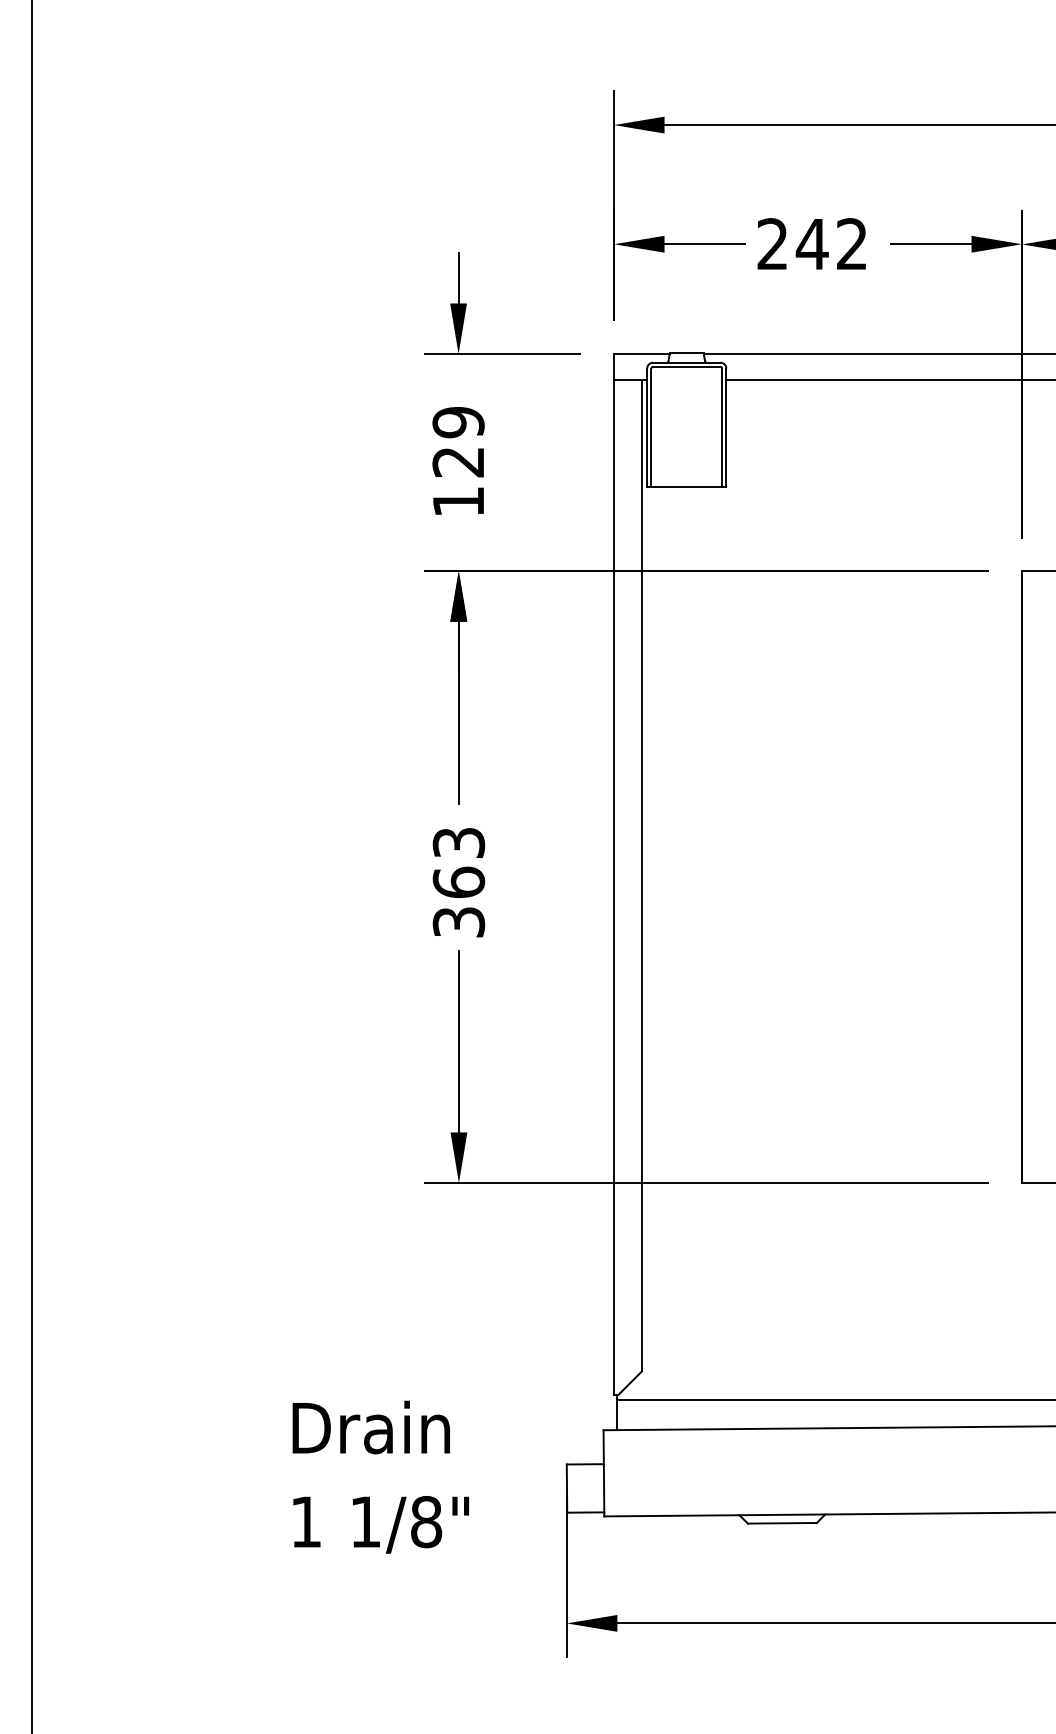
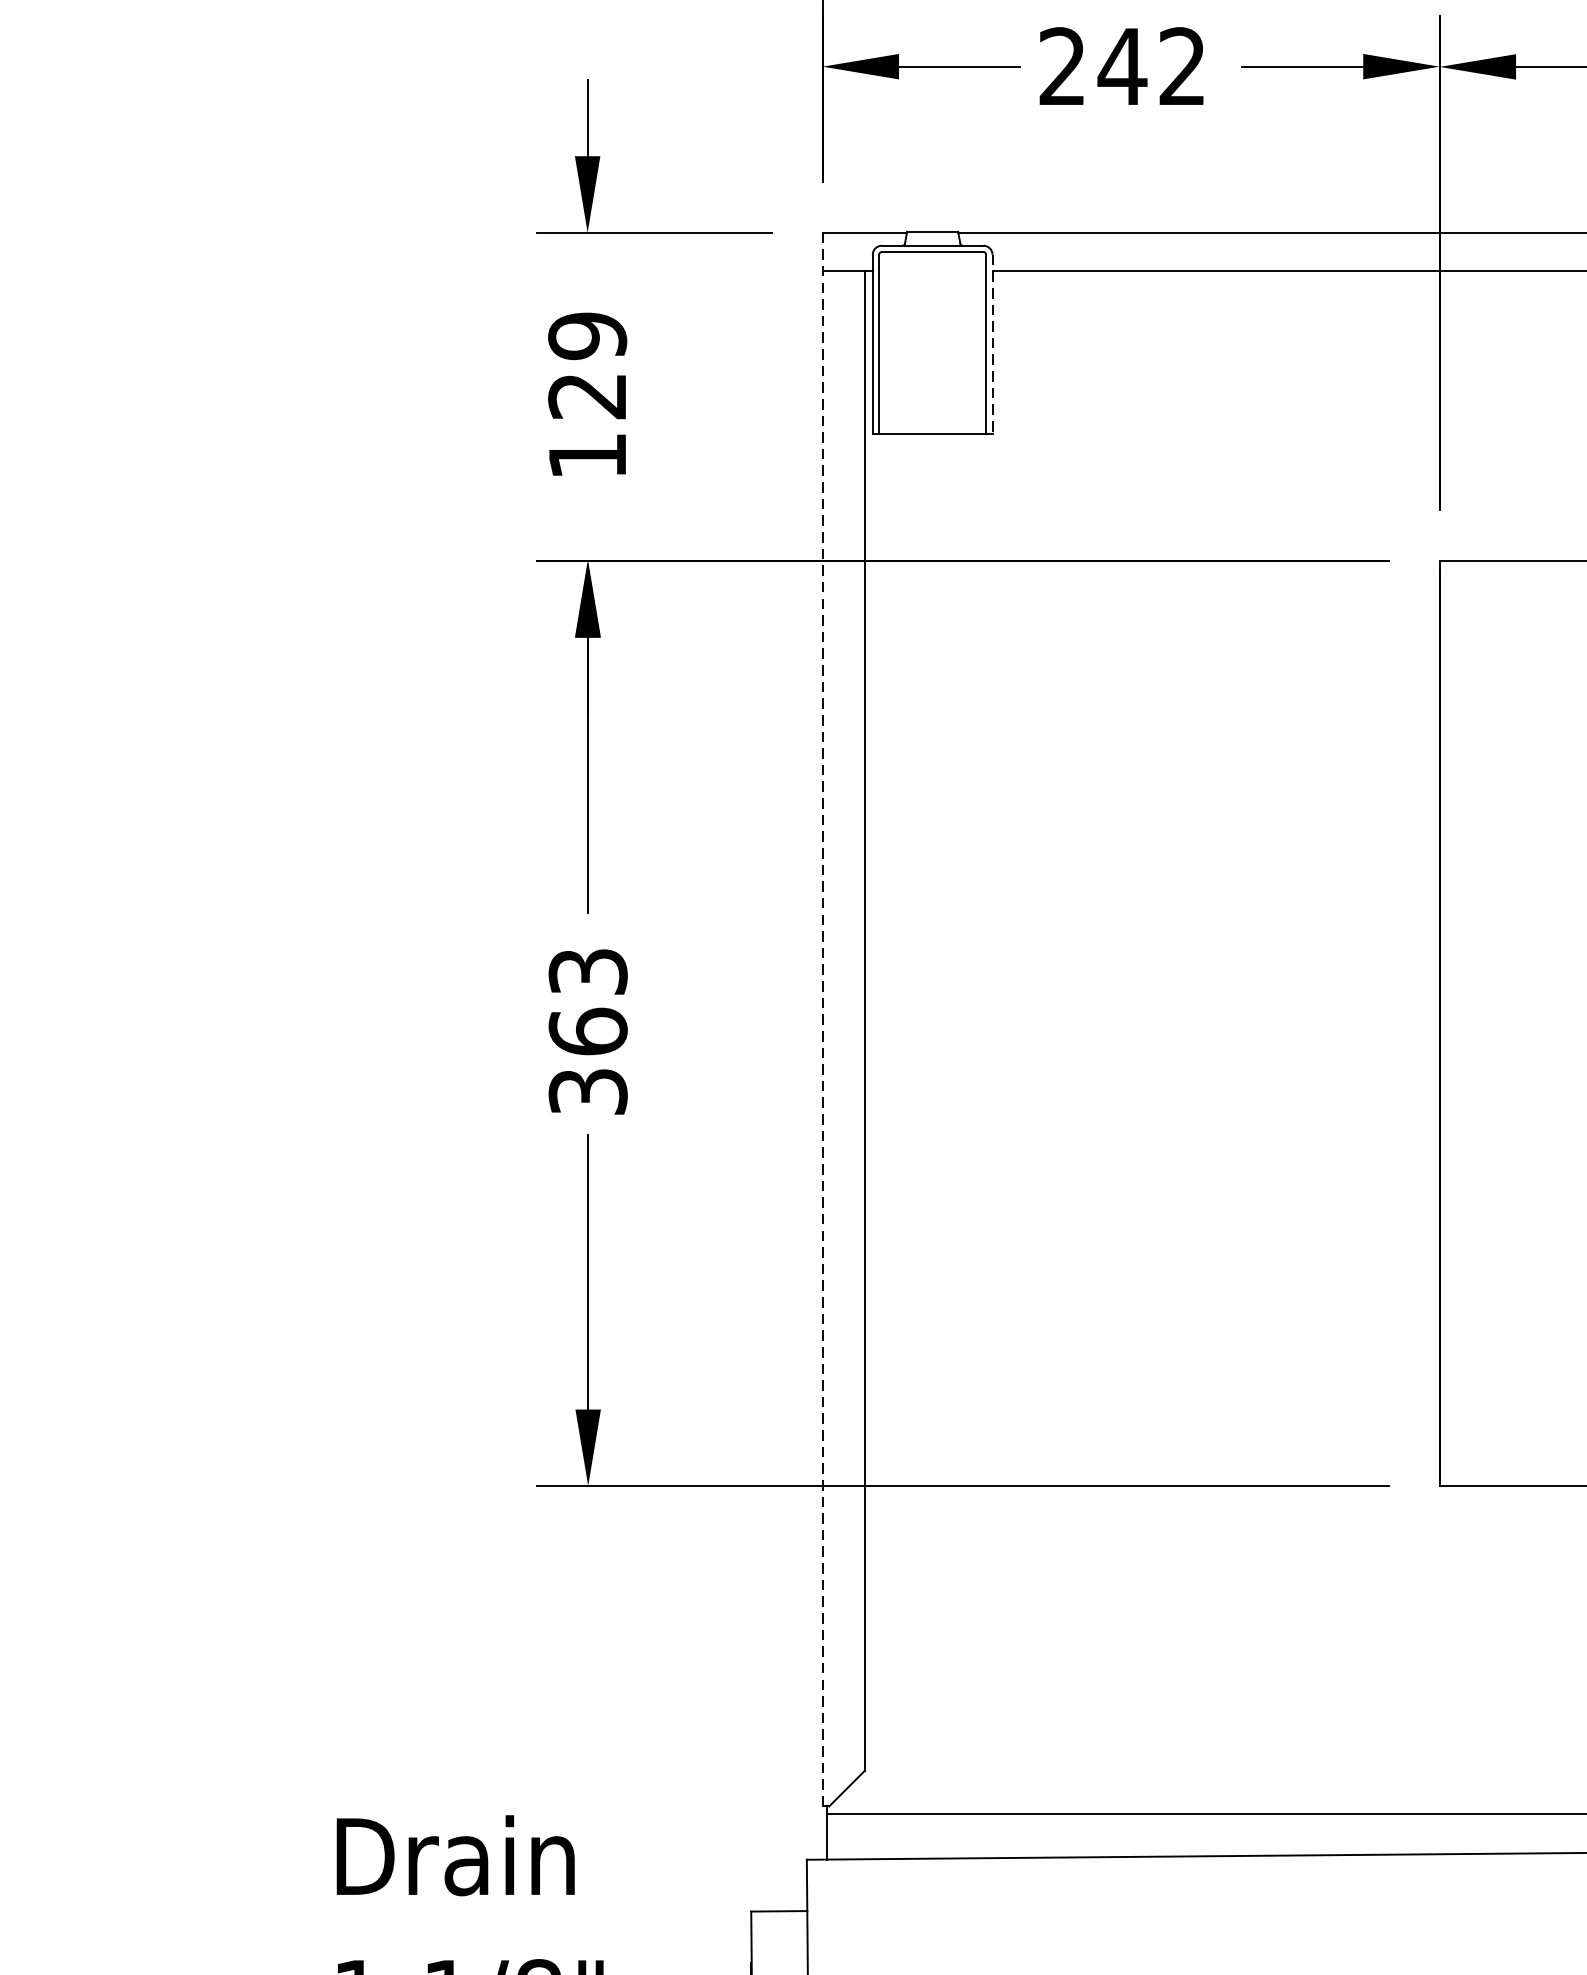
line: (726, 428) -> (992, 345), solid -> dashed
line: (613, 875) -> (821, 1021), solid -> dashed

